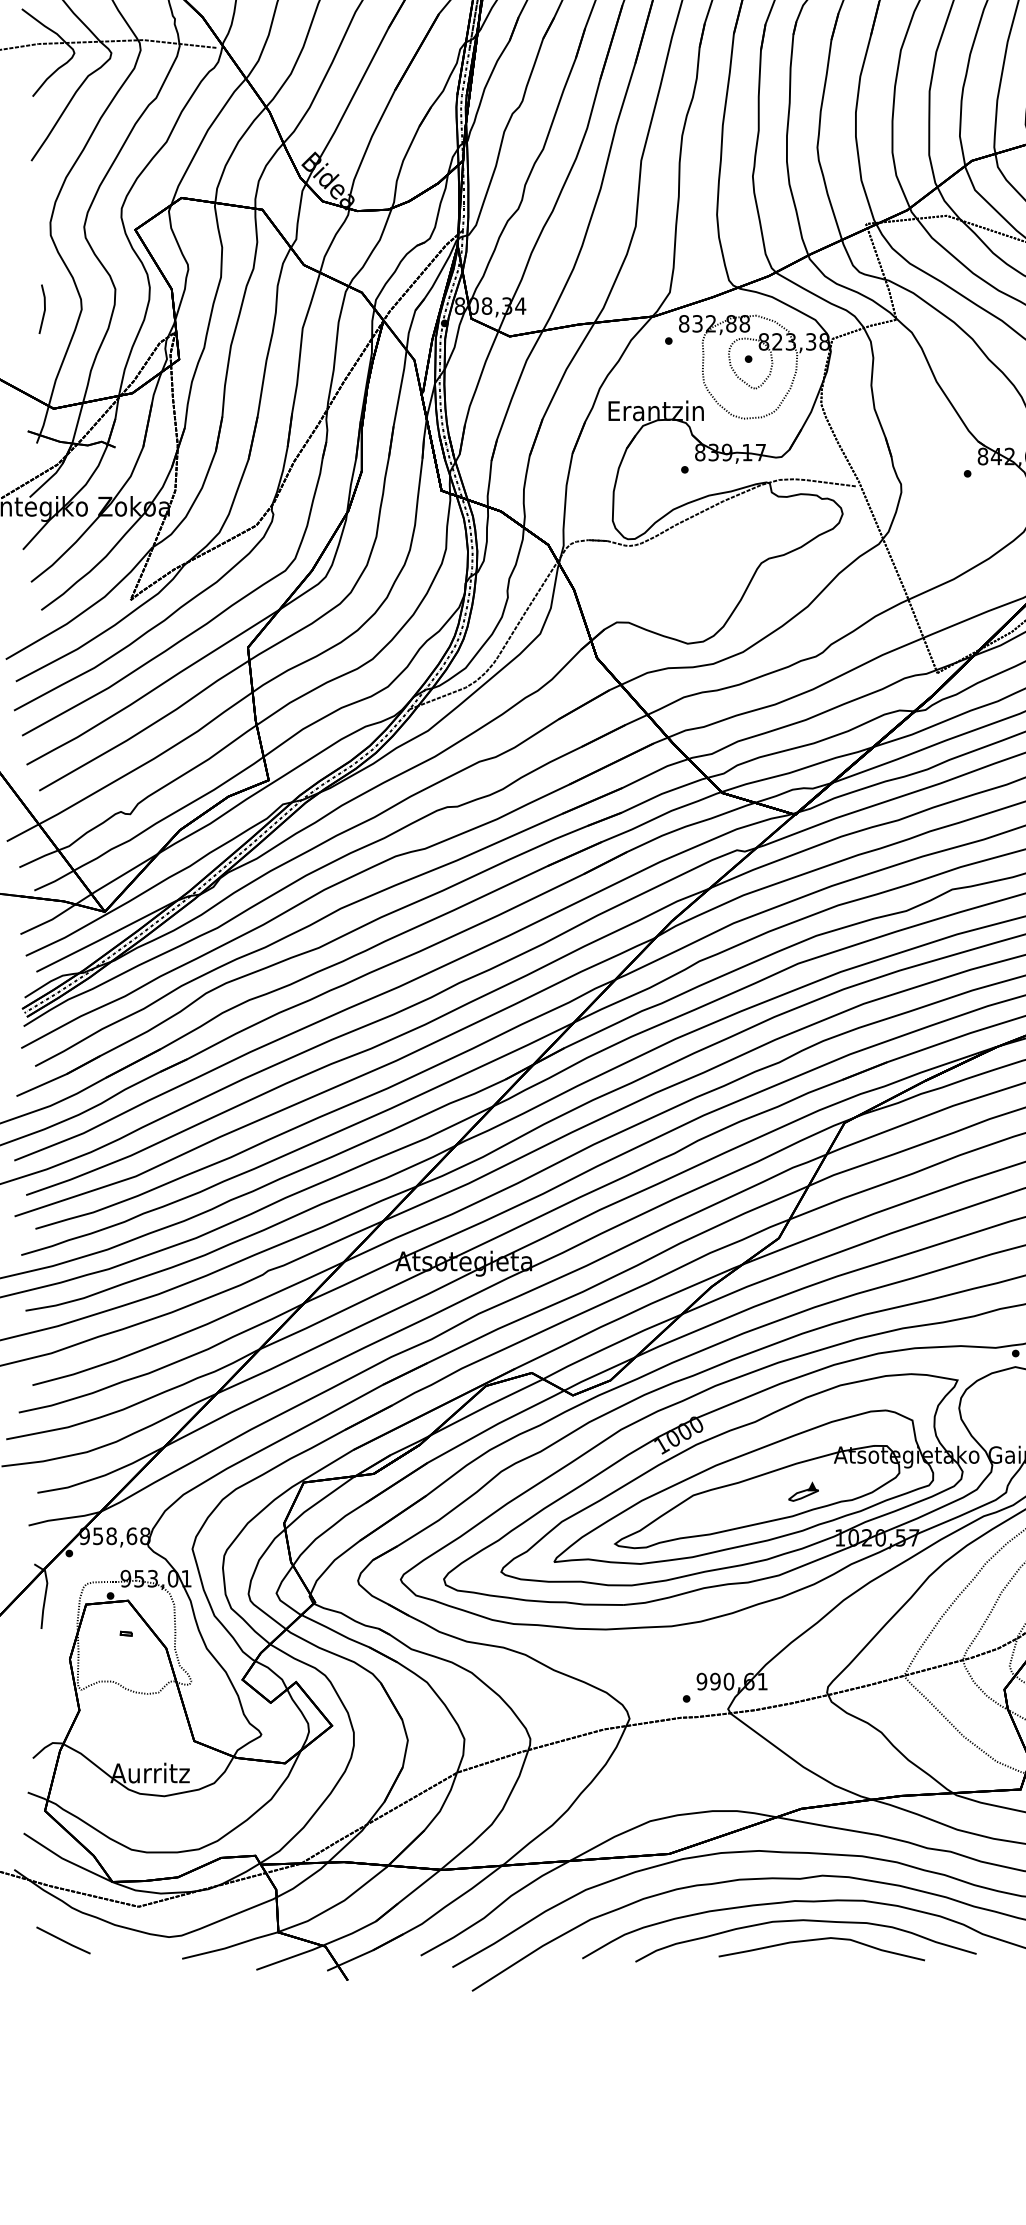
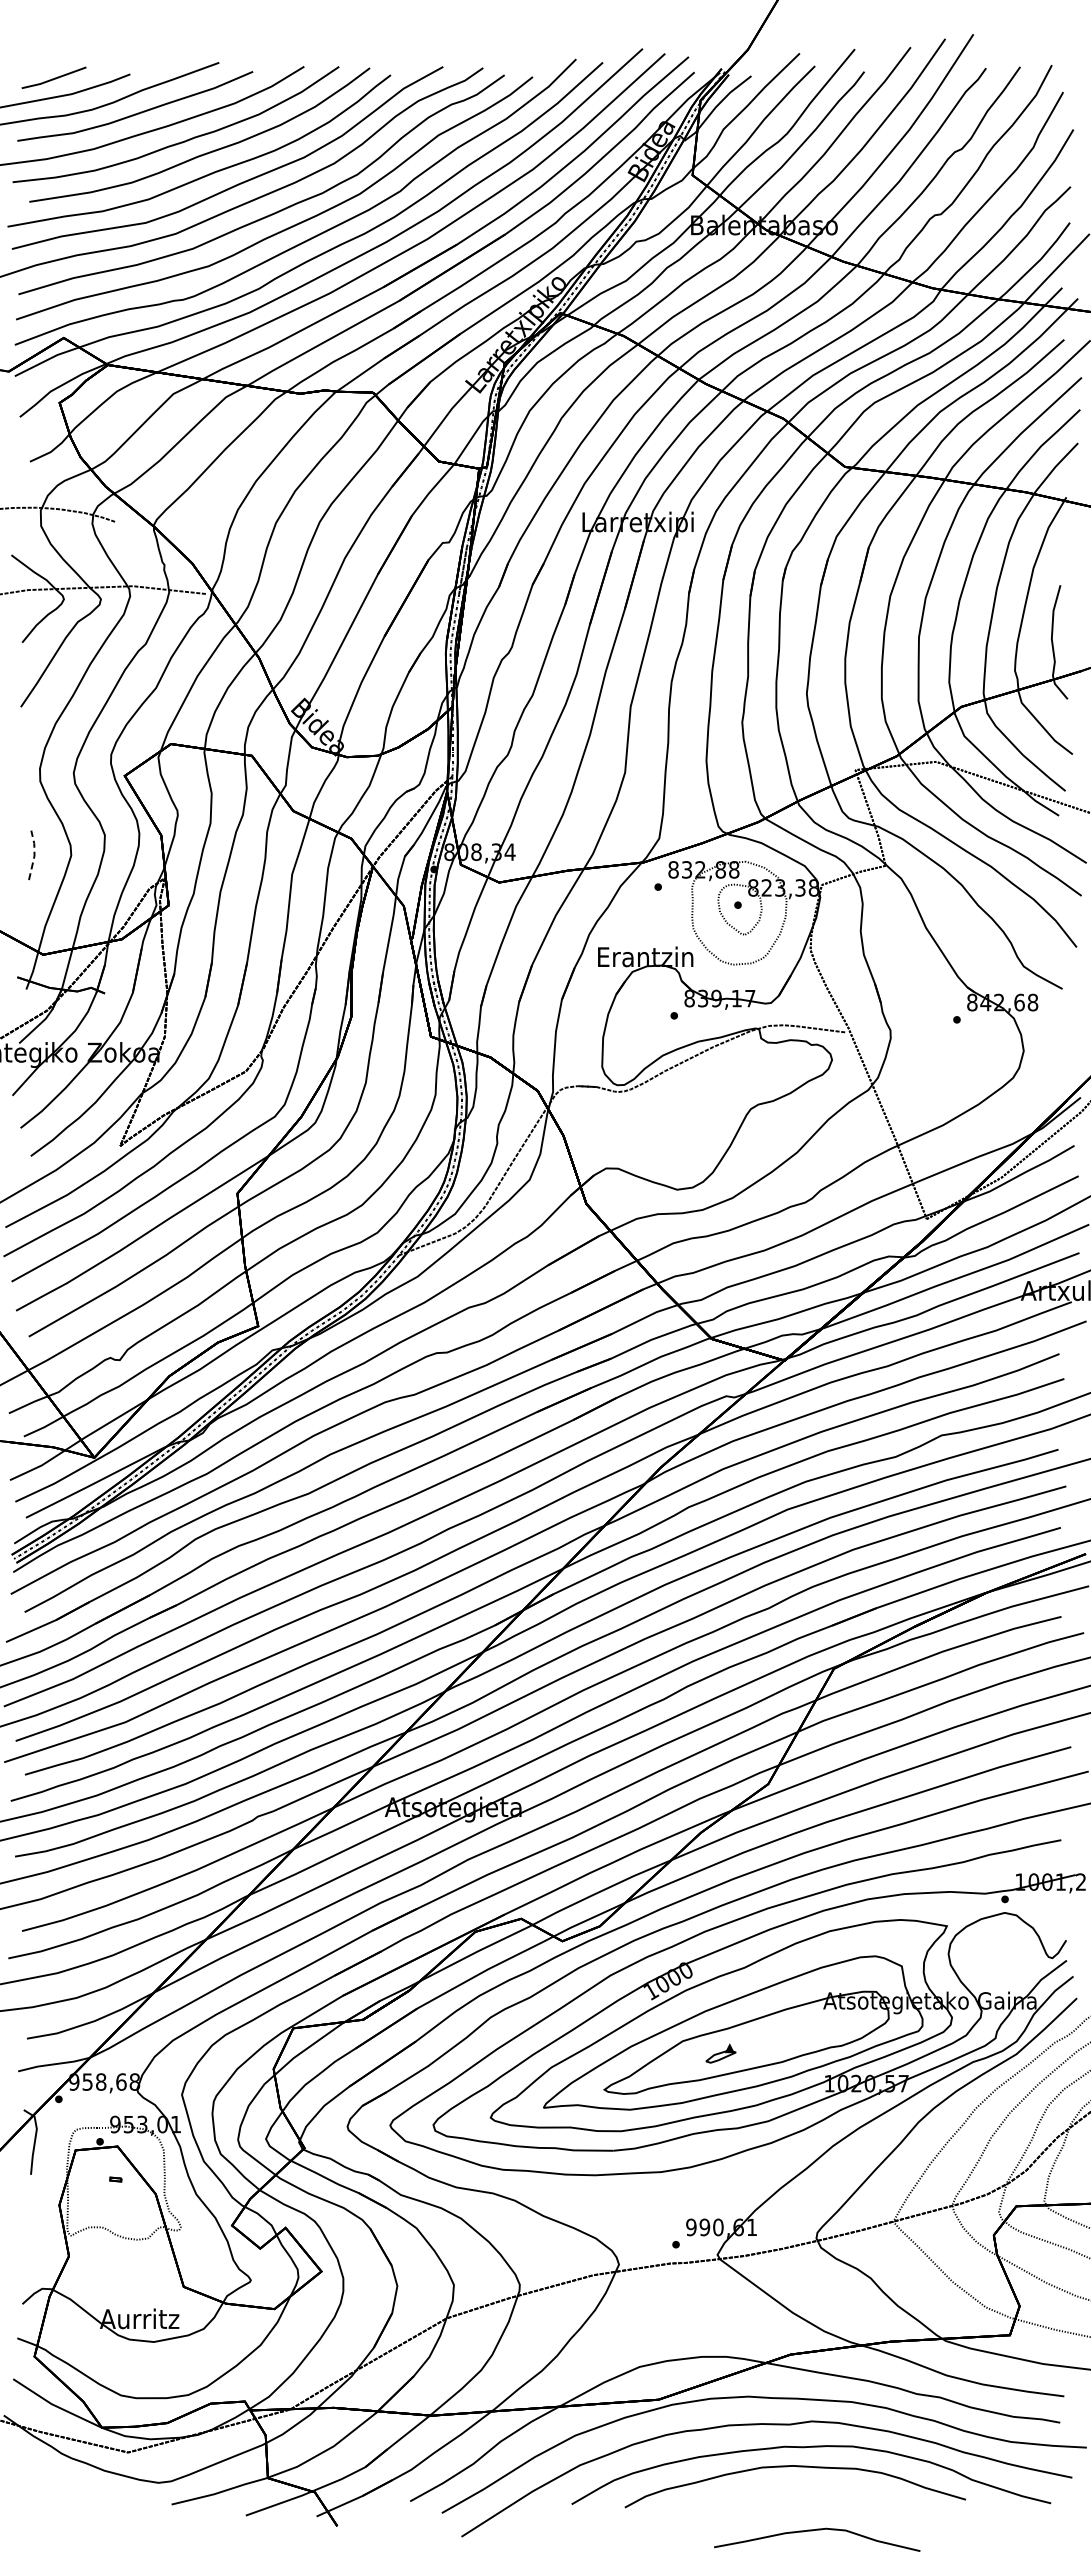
line: (44, 309) -> (34, 855), solid -> dashed
part: (803, 1491) -> (720, 2053), moved
curve: (822, 1939) -> (817, 2530), moved
line: (62, 1940) -> (52, 2486), removed

